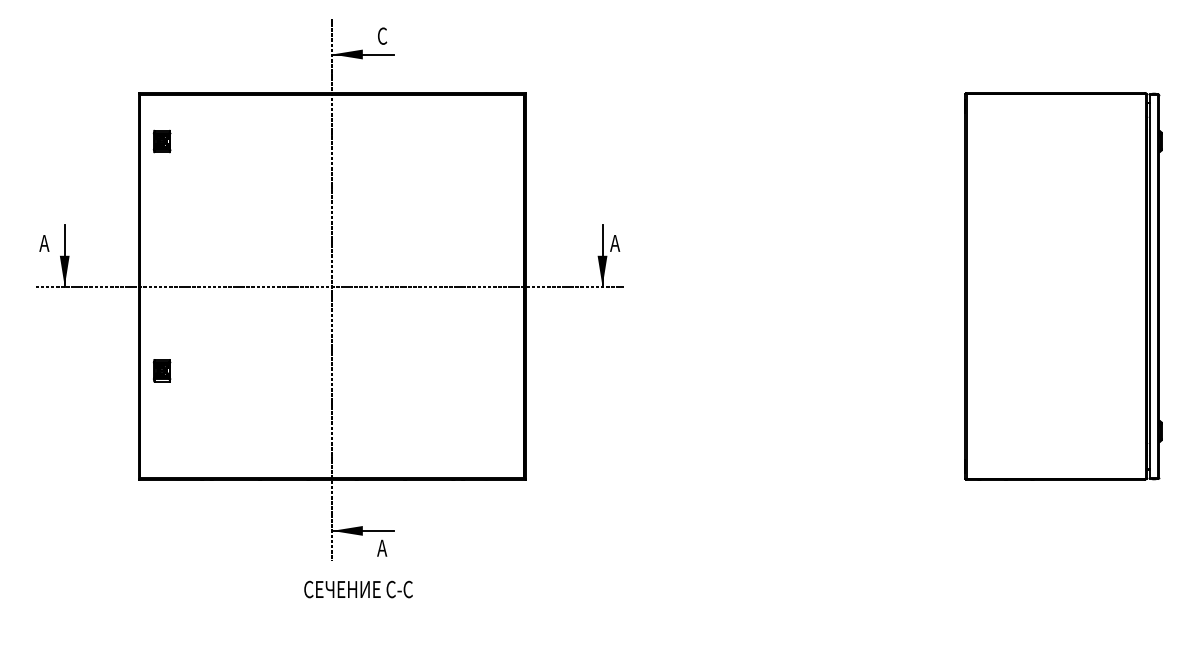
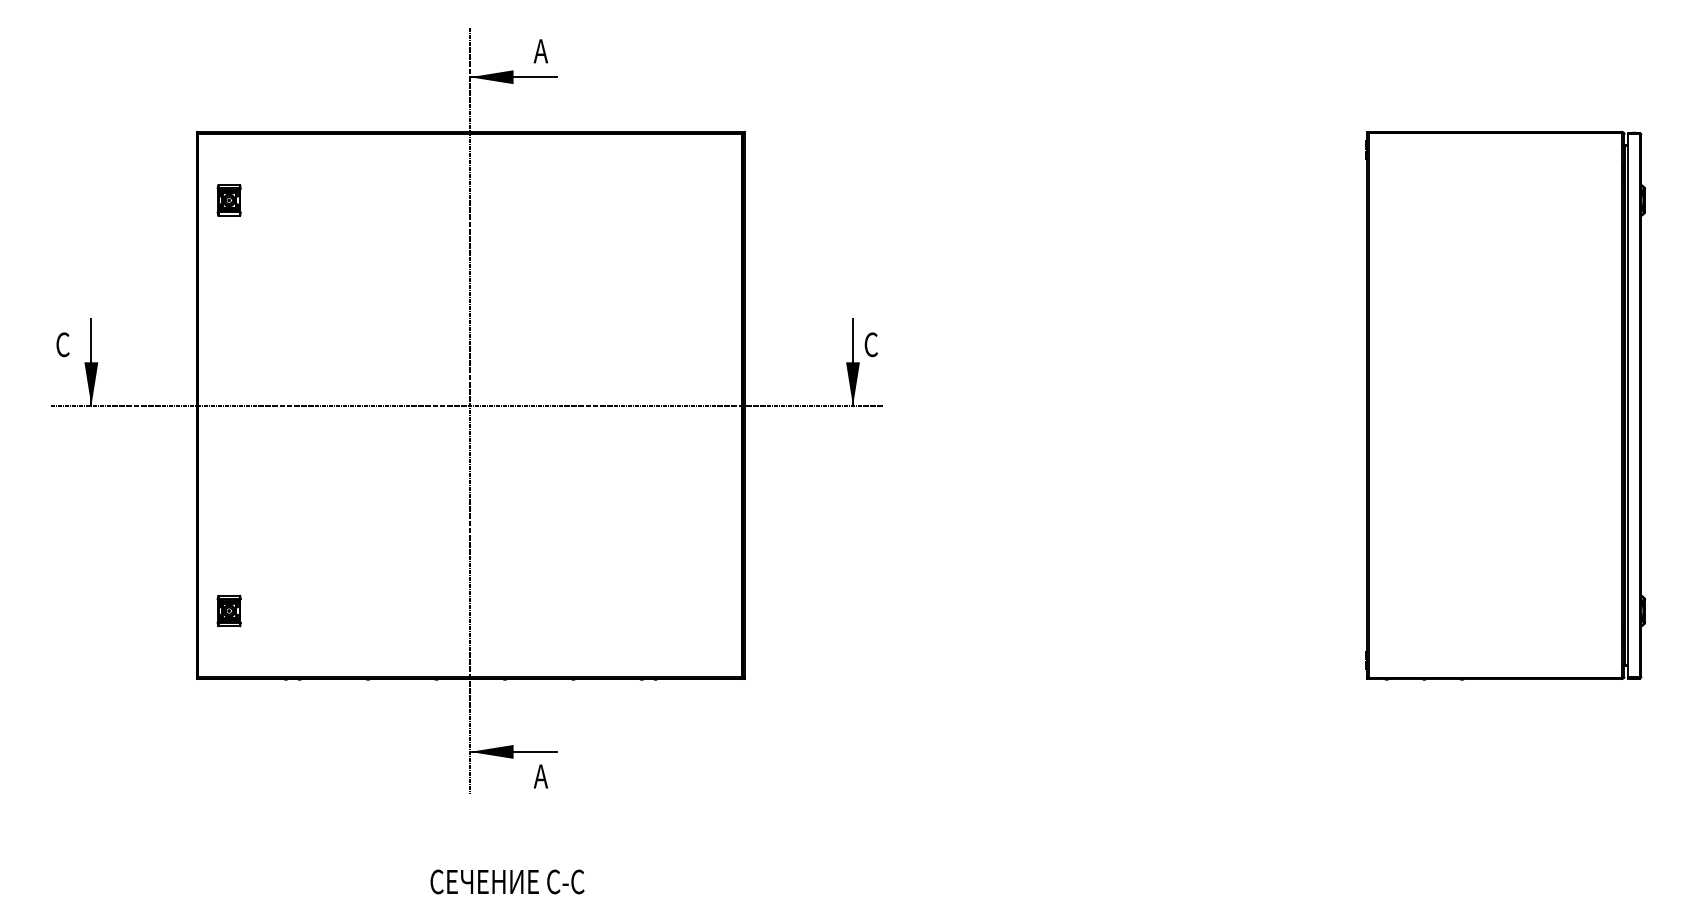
text: (381, 36) -> (540, 51), C -> A
text: (44, 243) -> (62, 344), A -> C
text: (614, 243) -> (870, 344), A -> C
part: (161, 370) -> (228, 610), moved
text: (358, 589) -> (507, 881), moved

